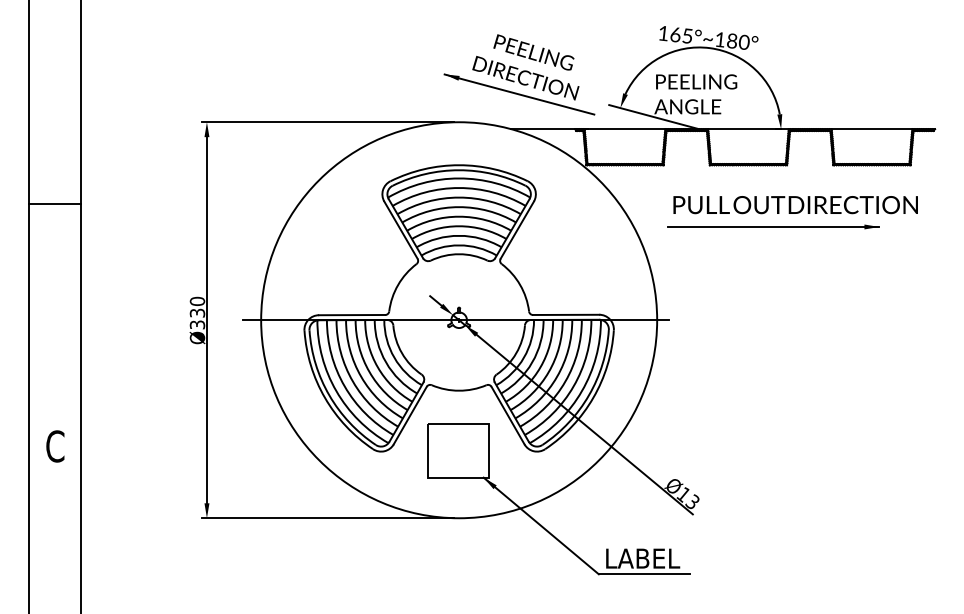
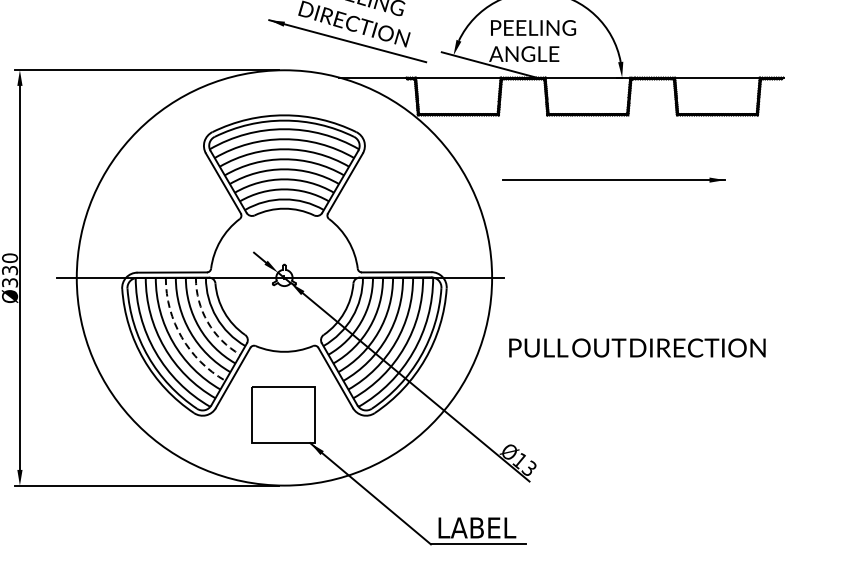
text: (795, 205) -> (637, 348), moved
arc: (386, 362) -> (208, 322), solid -> dashed
arc: (361, 376) -> (182, 336), solid -> dashed

